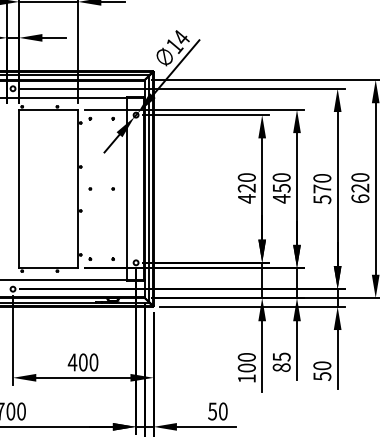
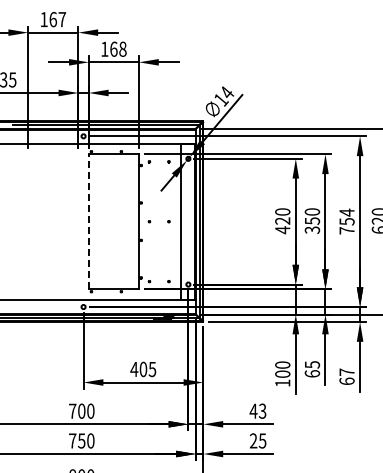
line: (18, 188) -> (88, 221), solid -> dashed
text: (321, 188) -> (346, 221), 570 -> 754
text: (281, 199) -> (312, 230), 450 -> 350
text: (93, 361) -> (152, 368), 400 -> 405
text: (280, 367) -> (311, 373), 85 -> 65
text: (321, 370) -> (346, 376), 50 -> 67
text: (217, 410) -> (257, 410), 50 -> 43

